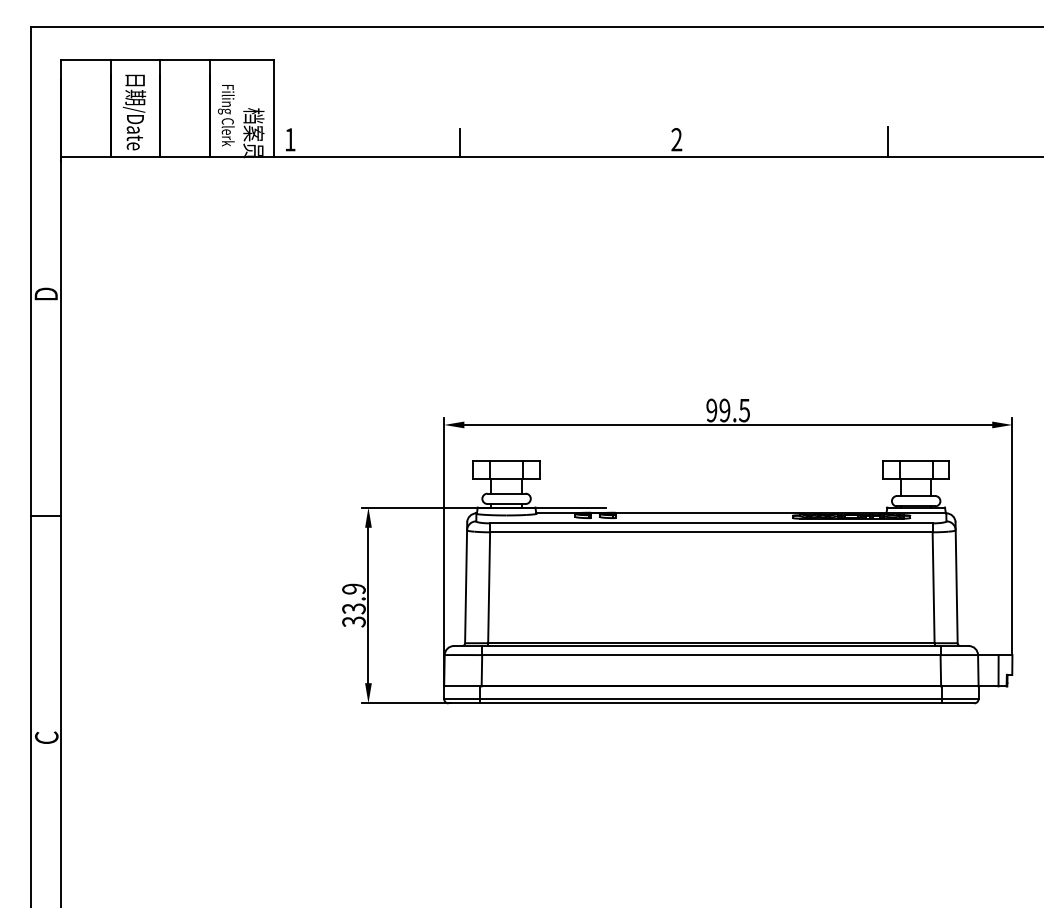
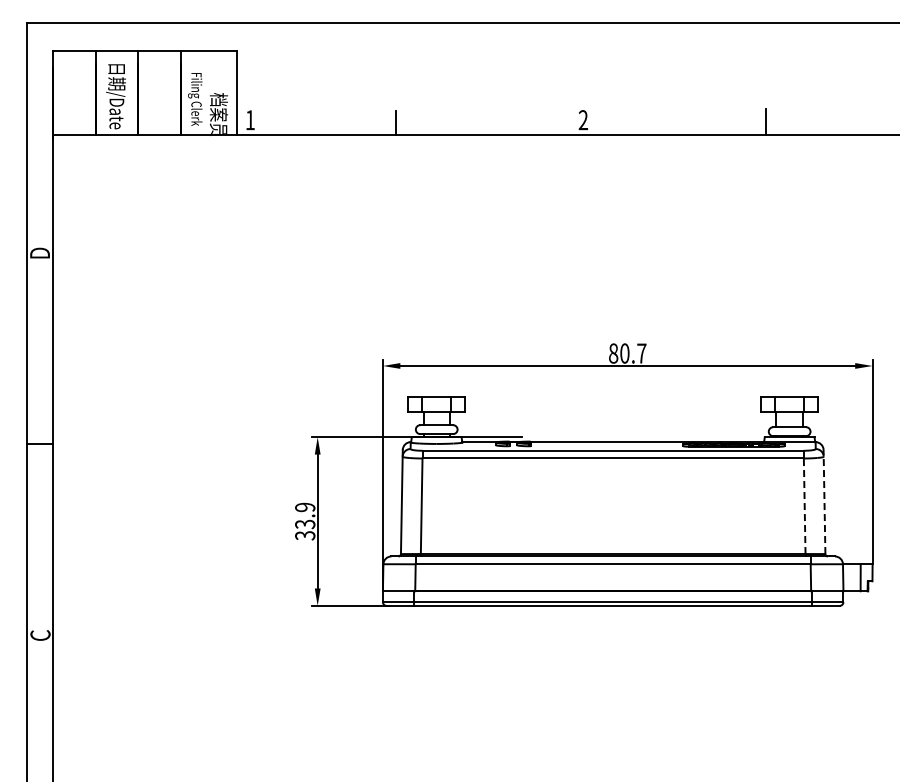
text: (727, 410) -> (627, 353), 99.5 -> 80.7
line: (956, 582) -> (824, 501), solid -> dashed
line: (933, 588) -> (804, 506), solid -> dashed

